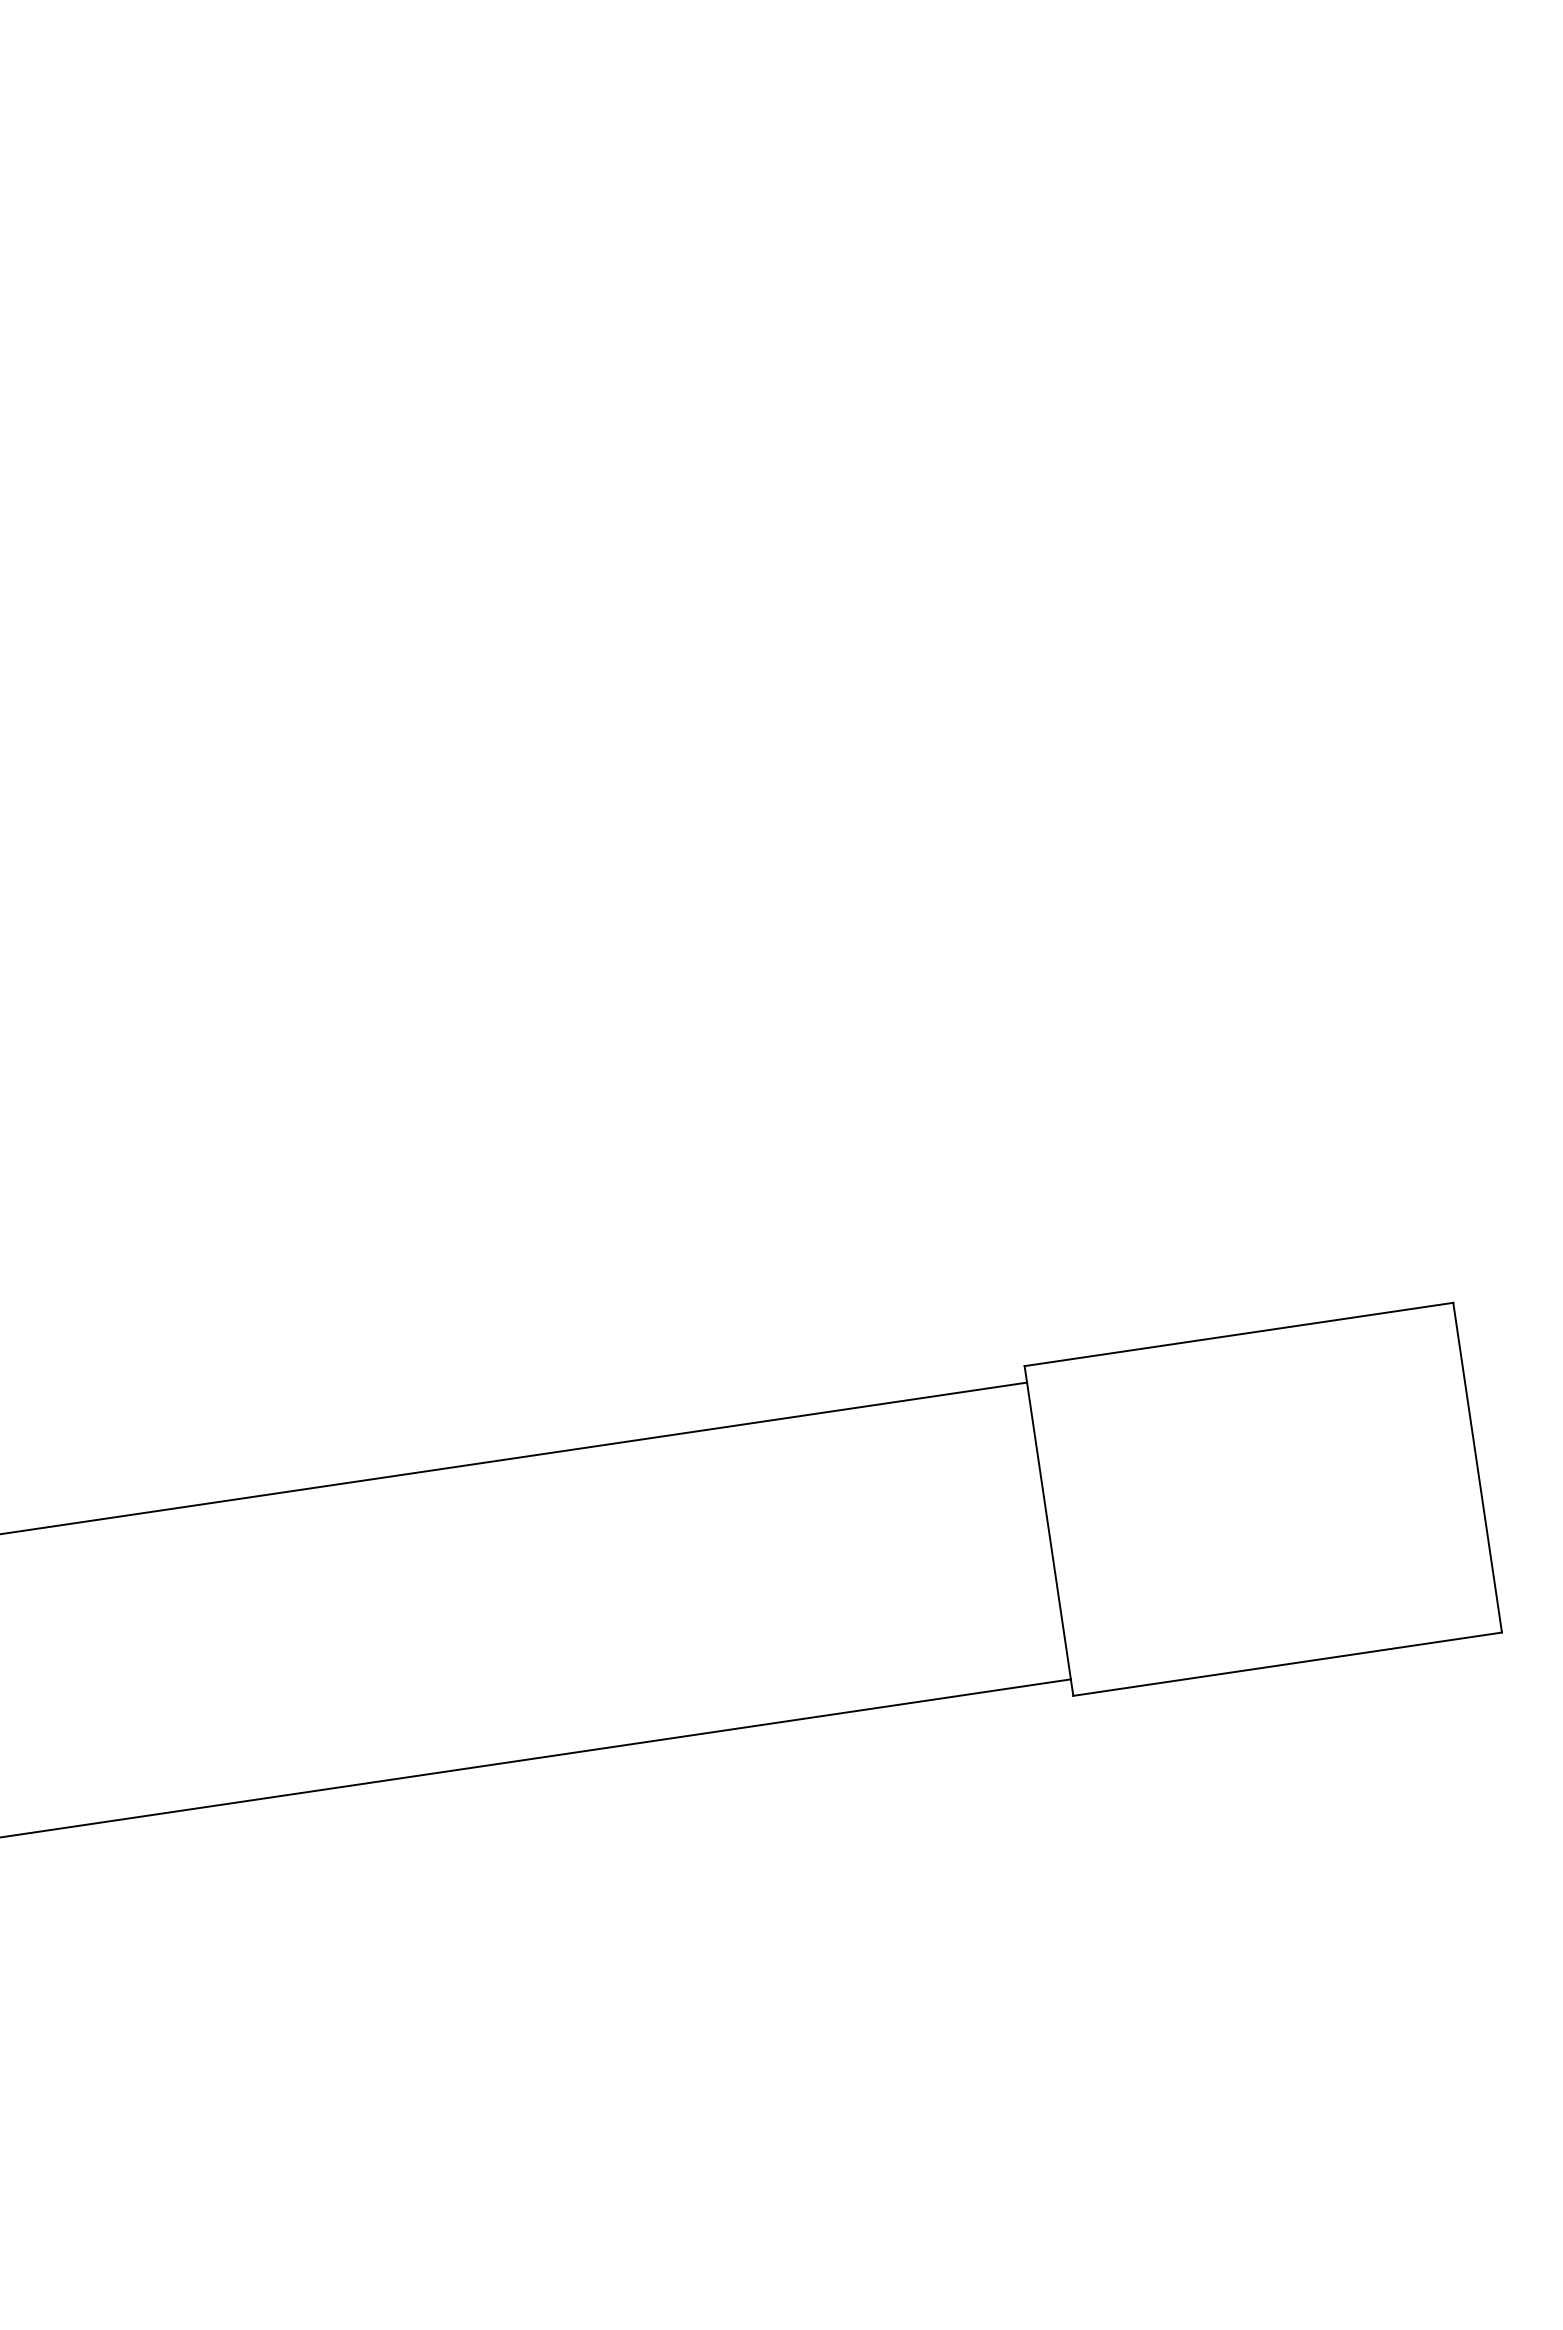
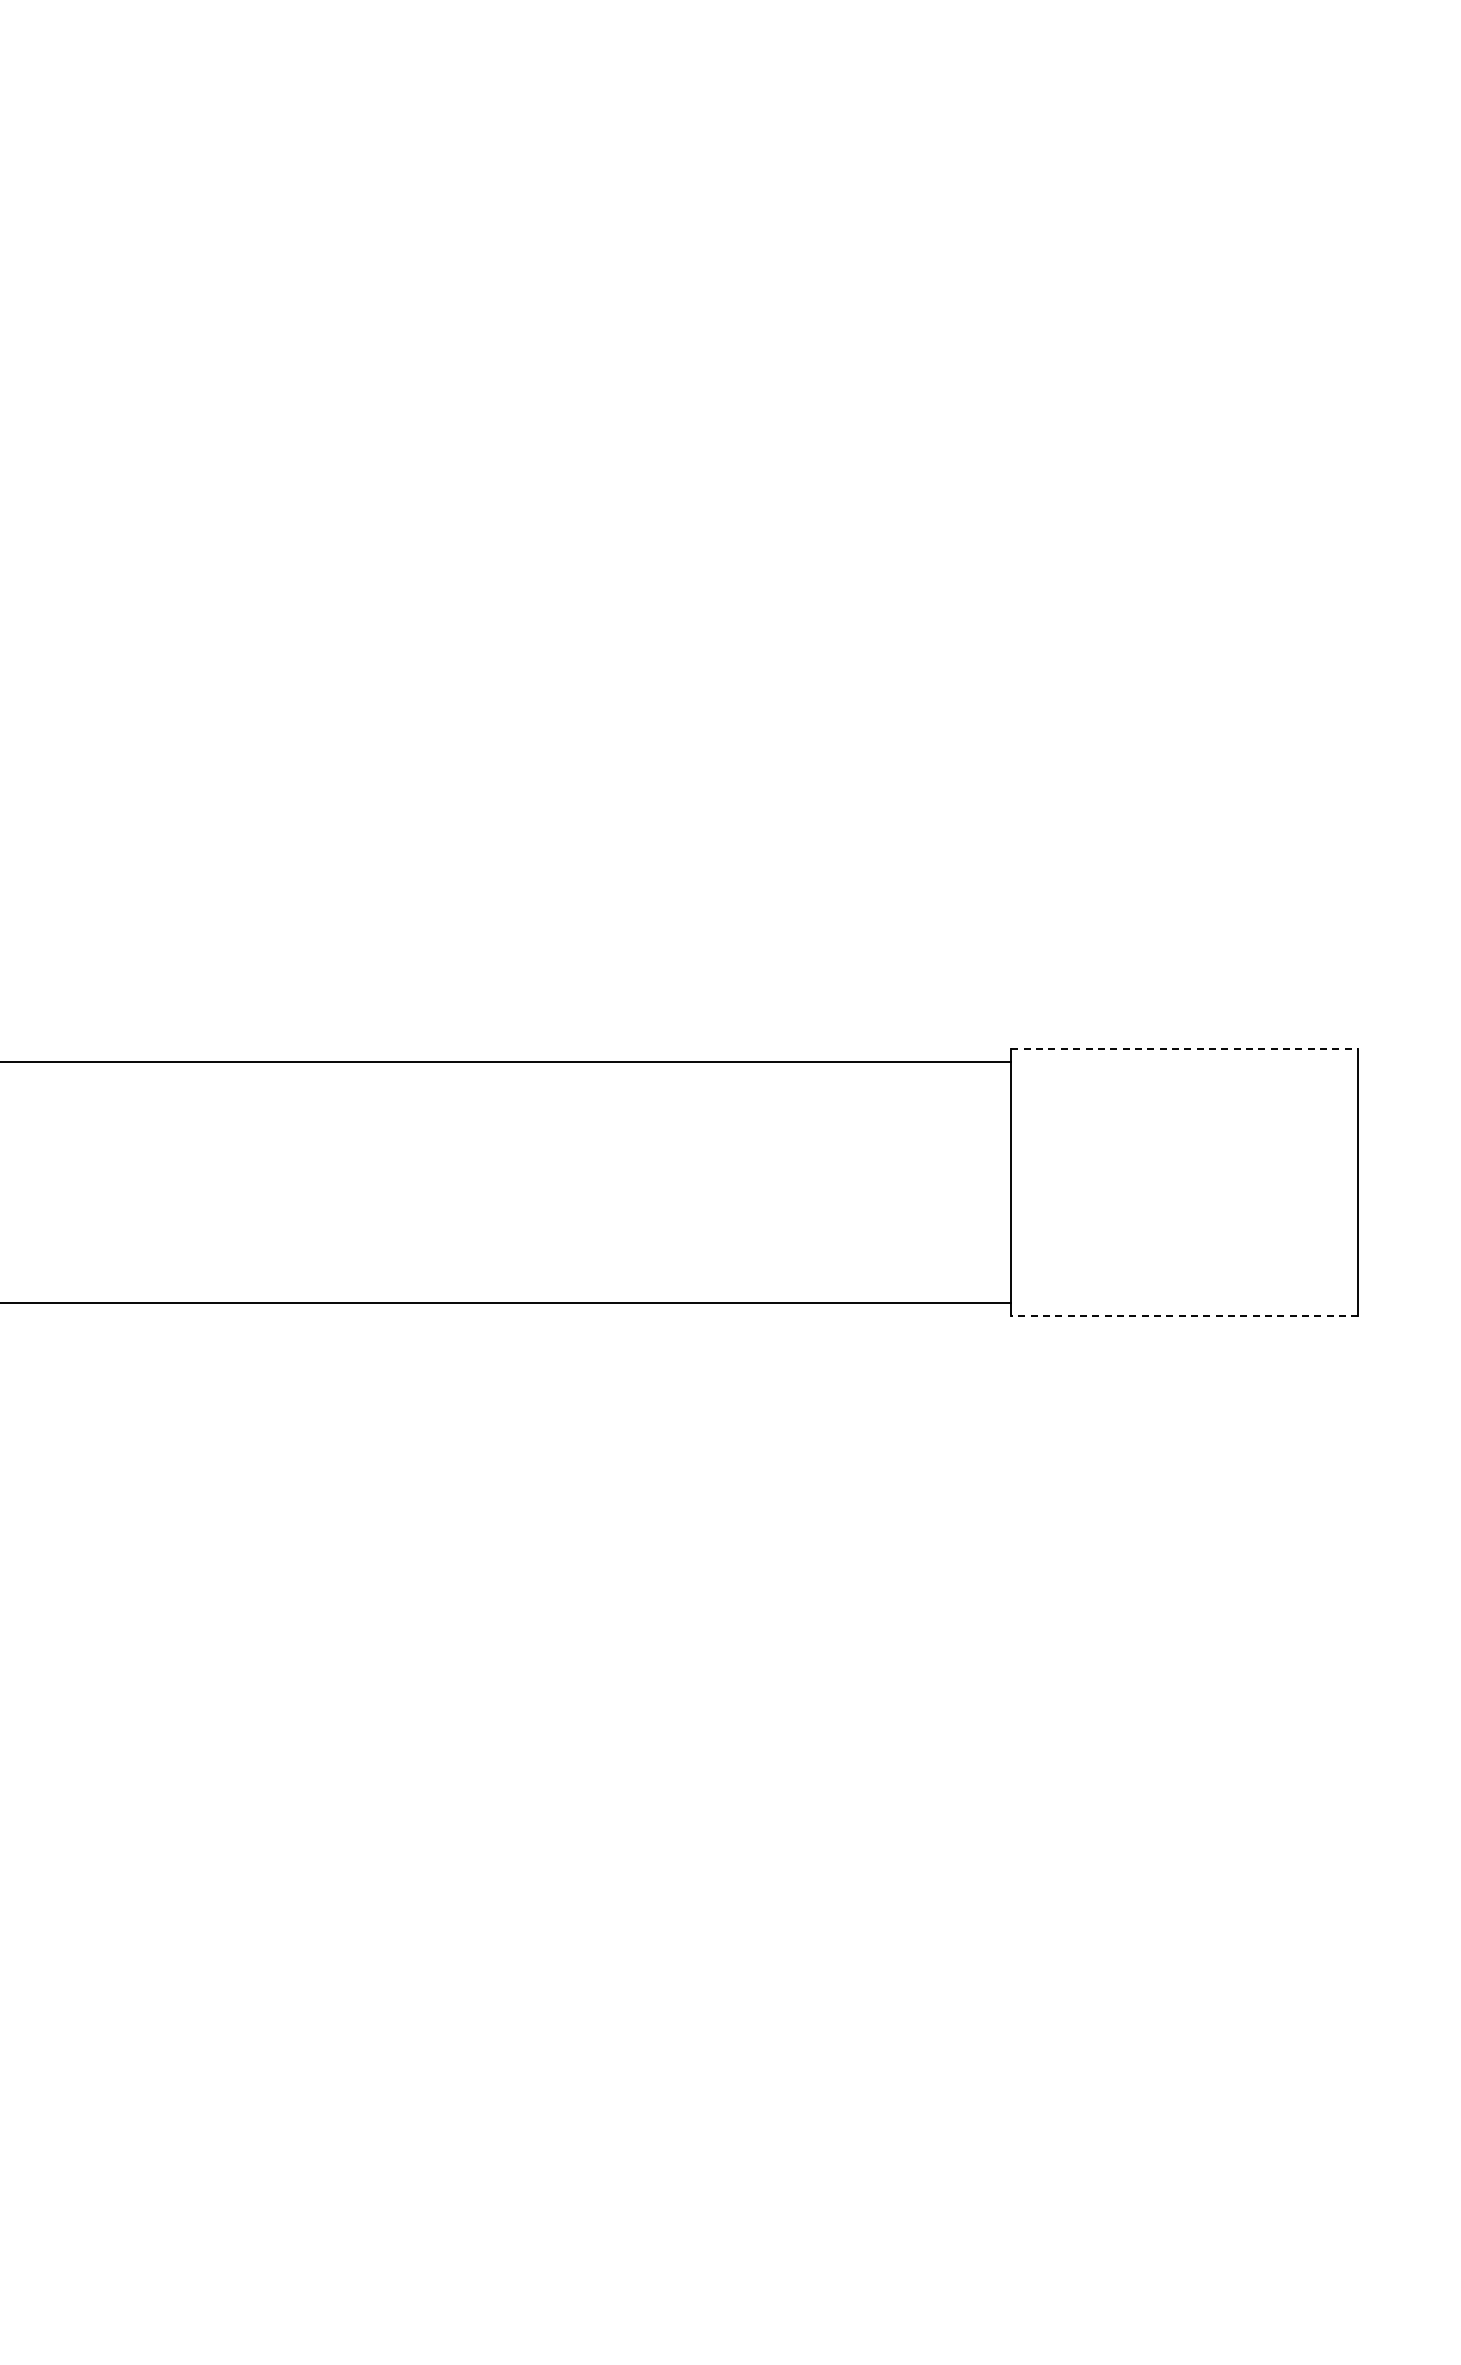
line: (1239, 1334) -> (1185, 1049), solid -> dashed
line: (1287, 1663) -> (1184, 1315), solid -> dashed

